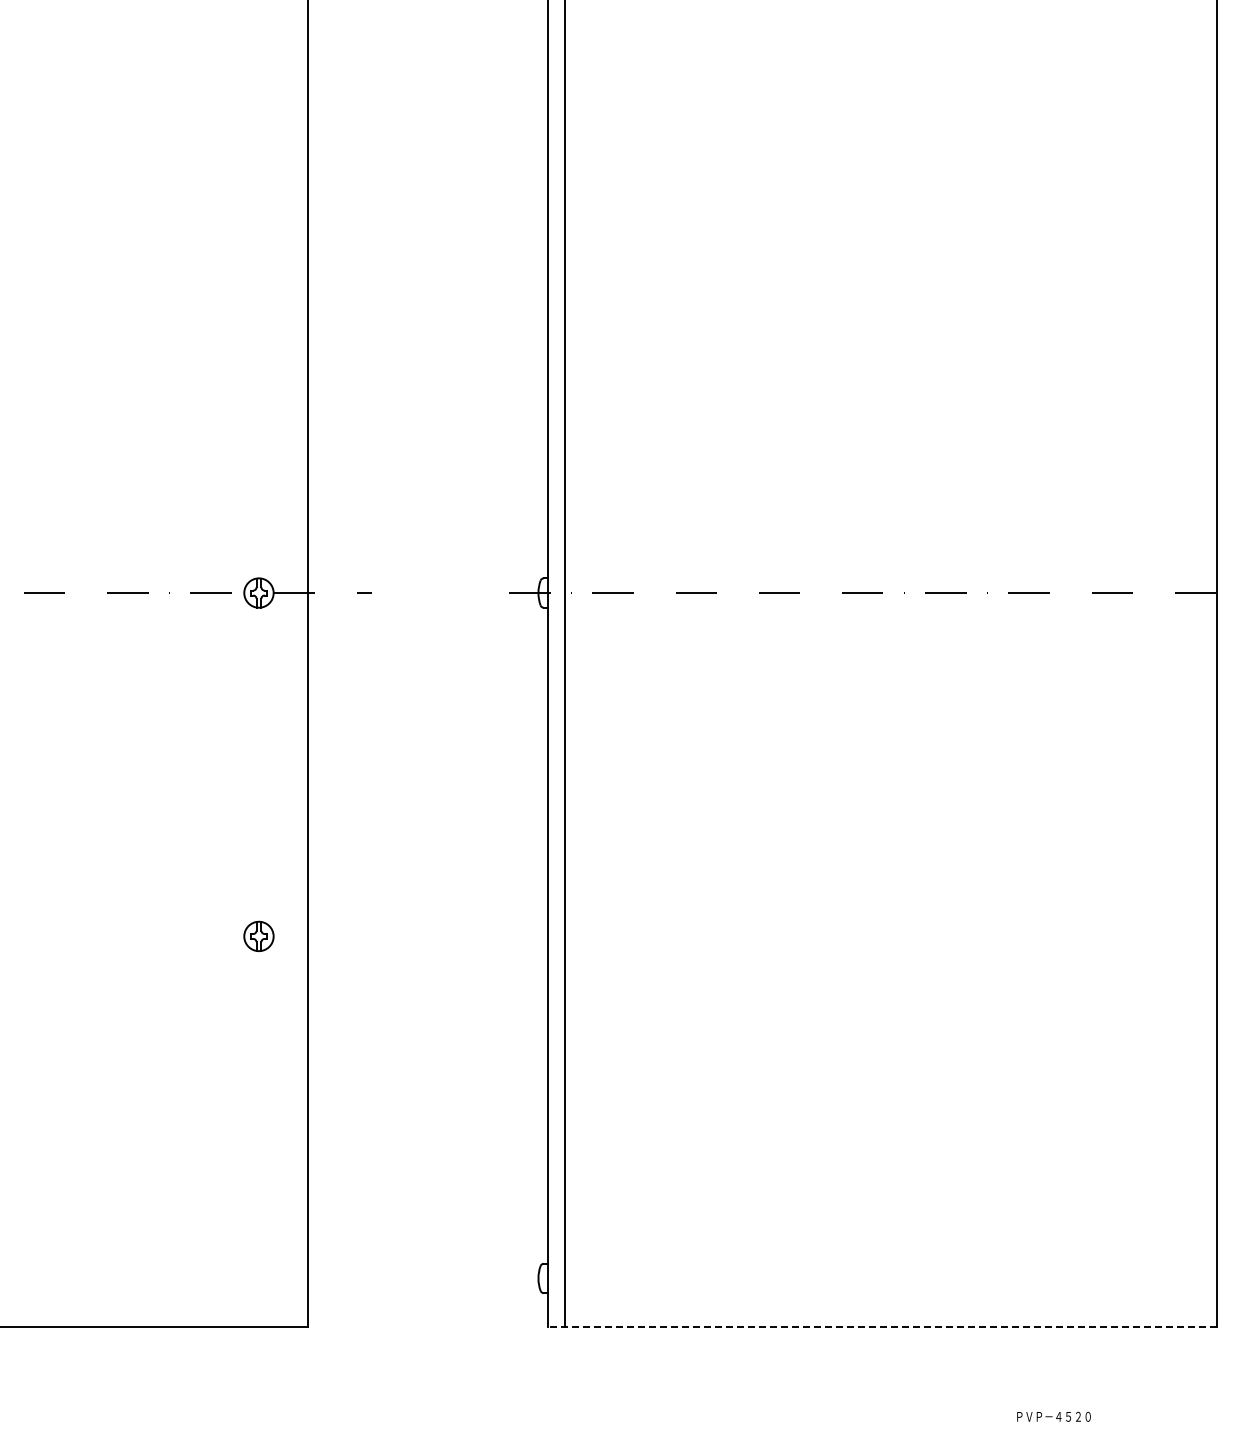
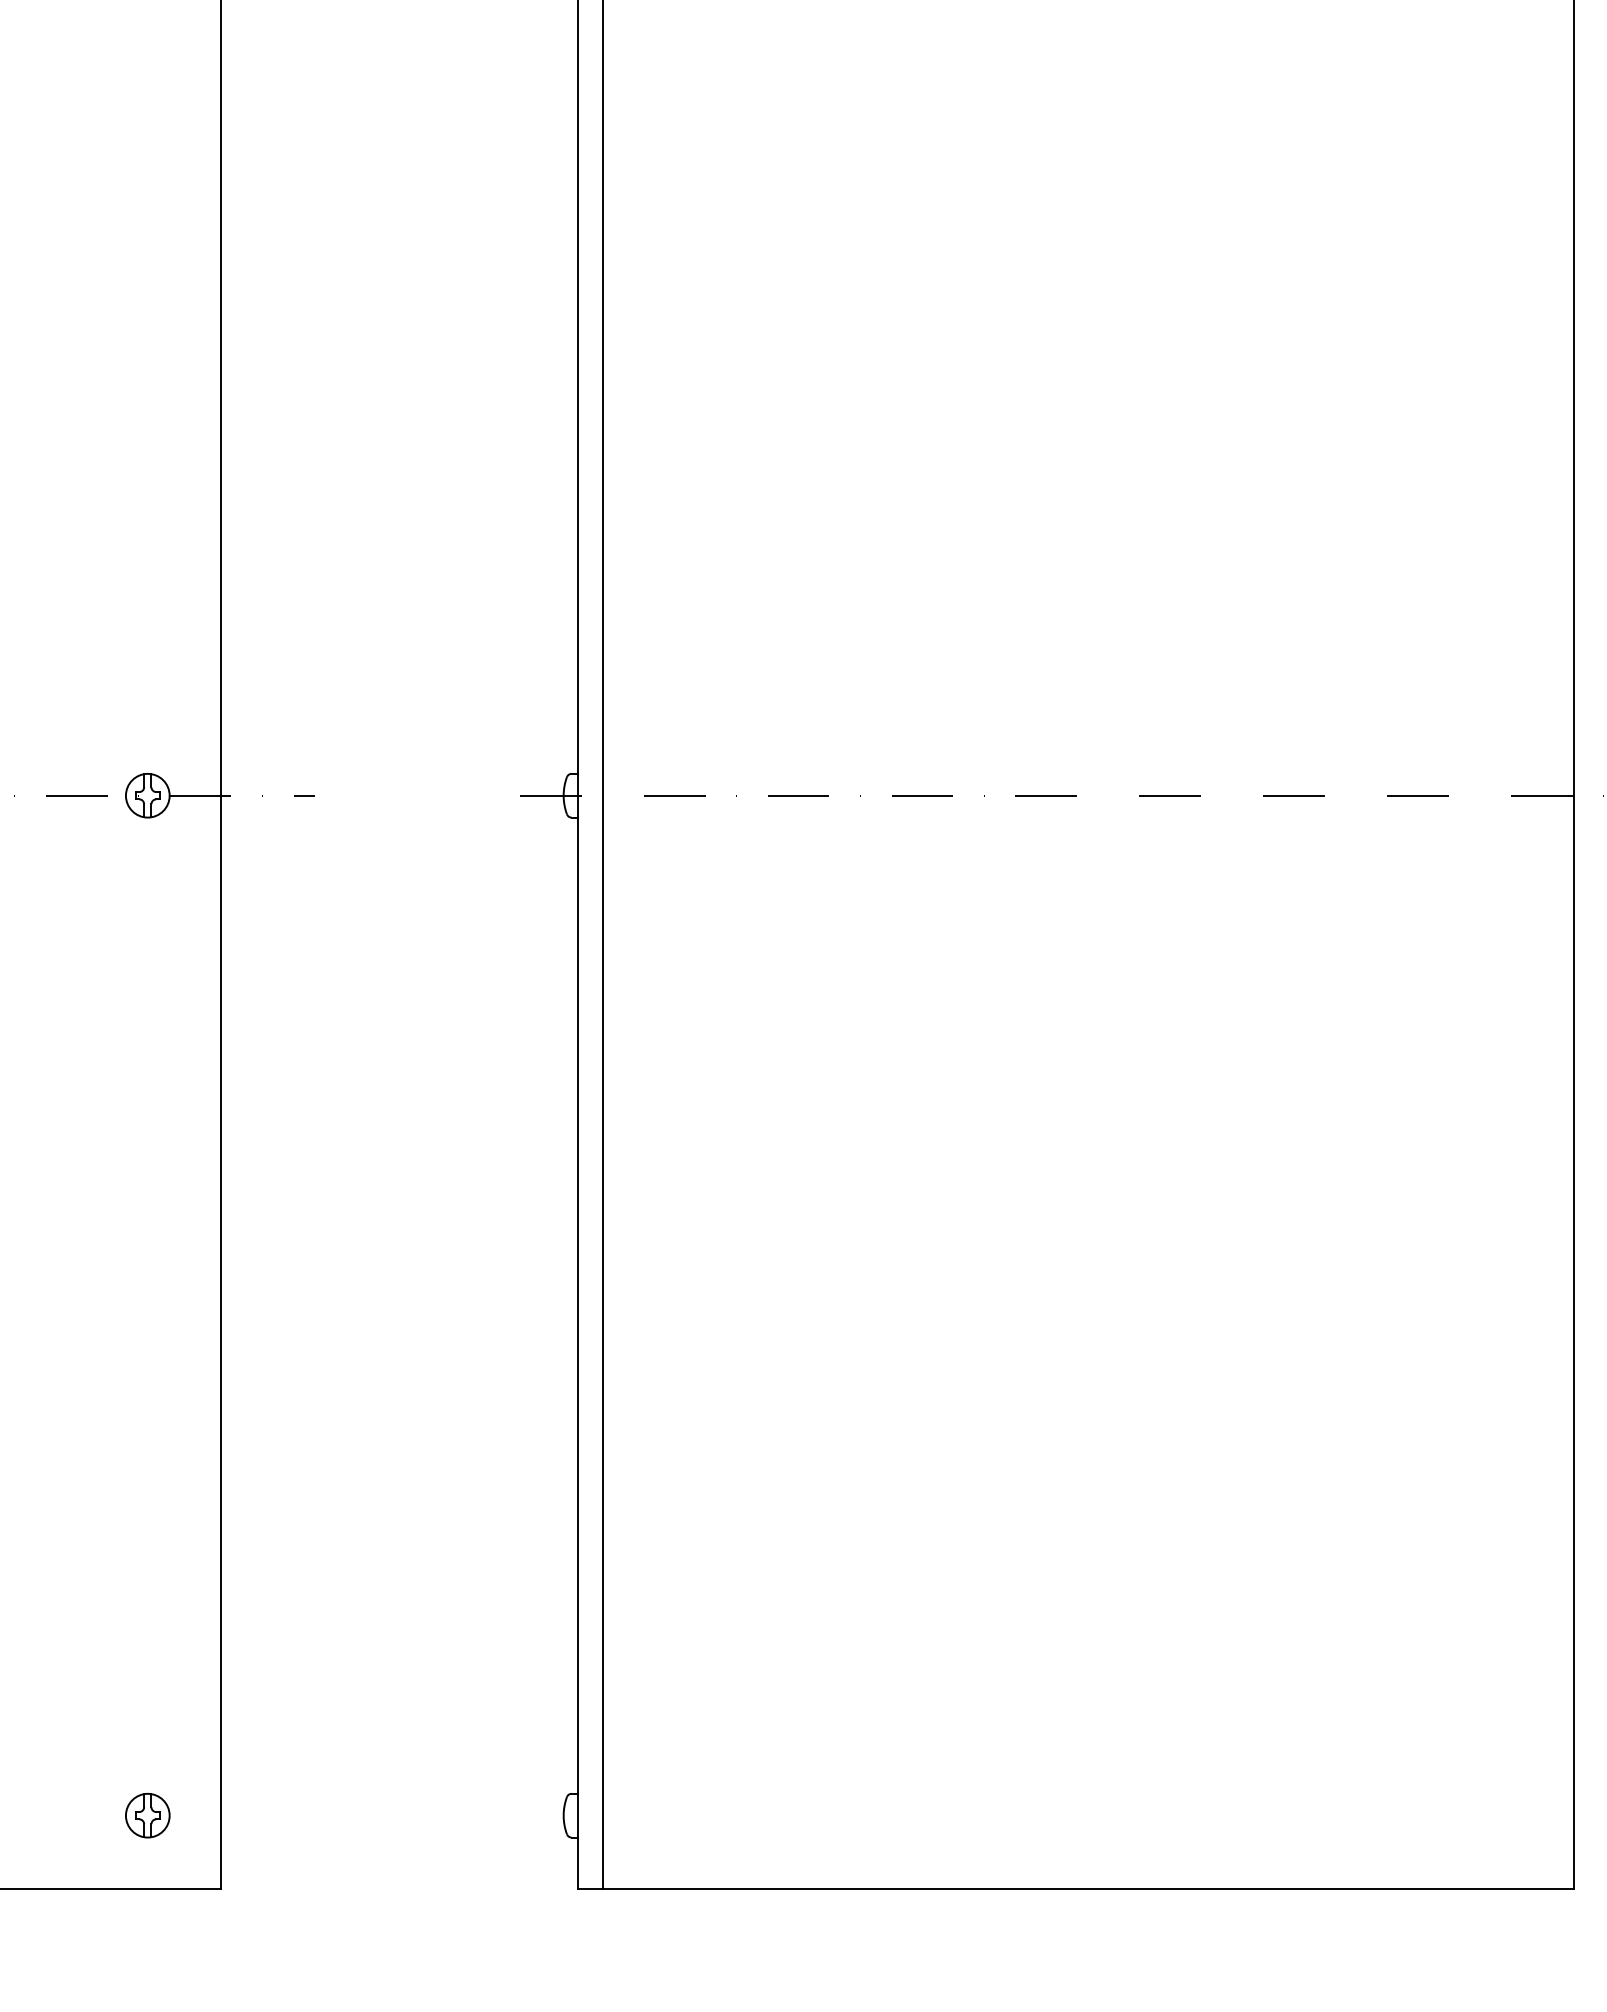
part: (258, 935) -> (147, 1814), moved
line: (882, 1327) -> (1075, 1888), dashed -> solid

